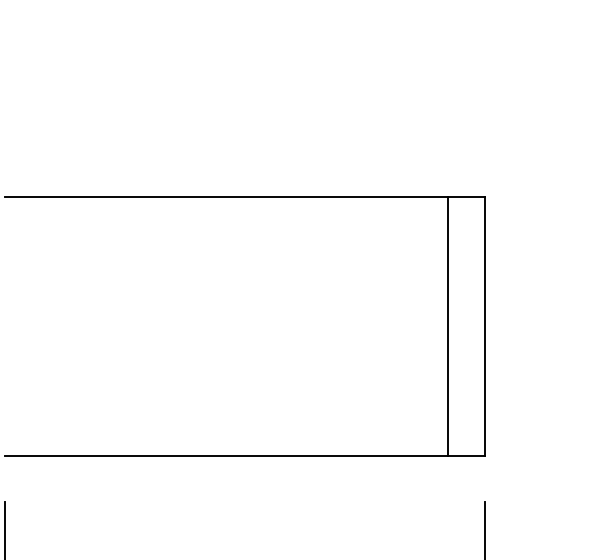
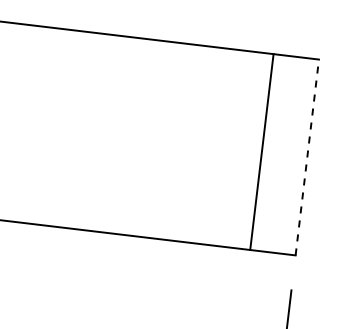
line: (485, 325) -> (307, 156), solid -> dashed
line: (448, 326) -> (262, 152), moved

